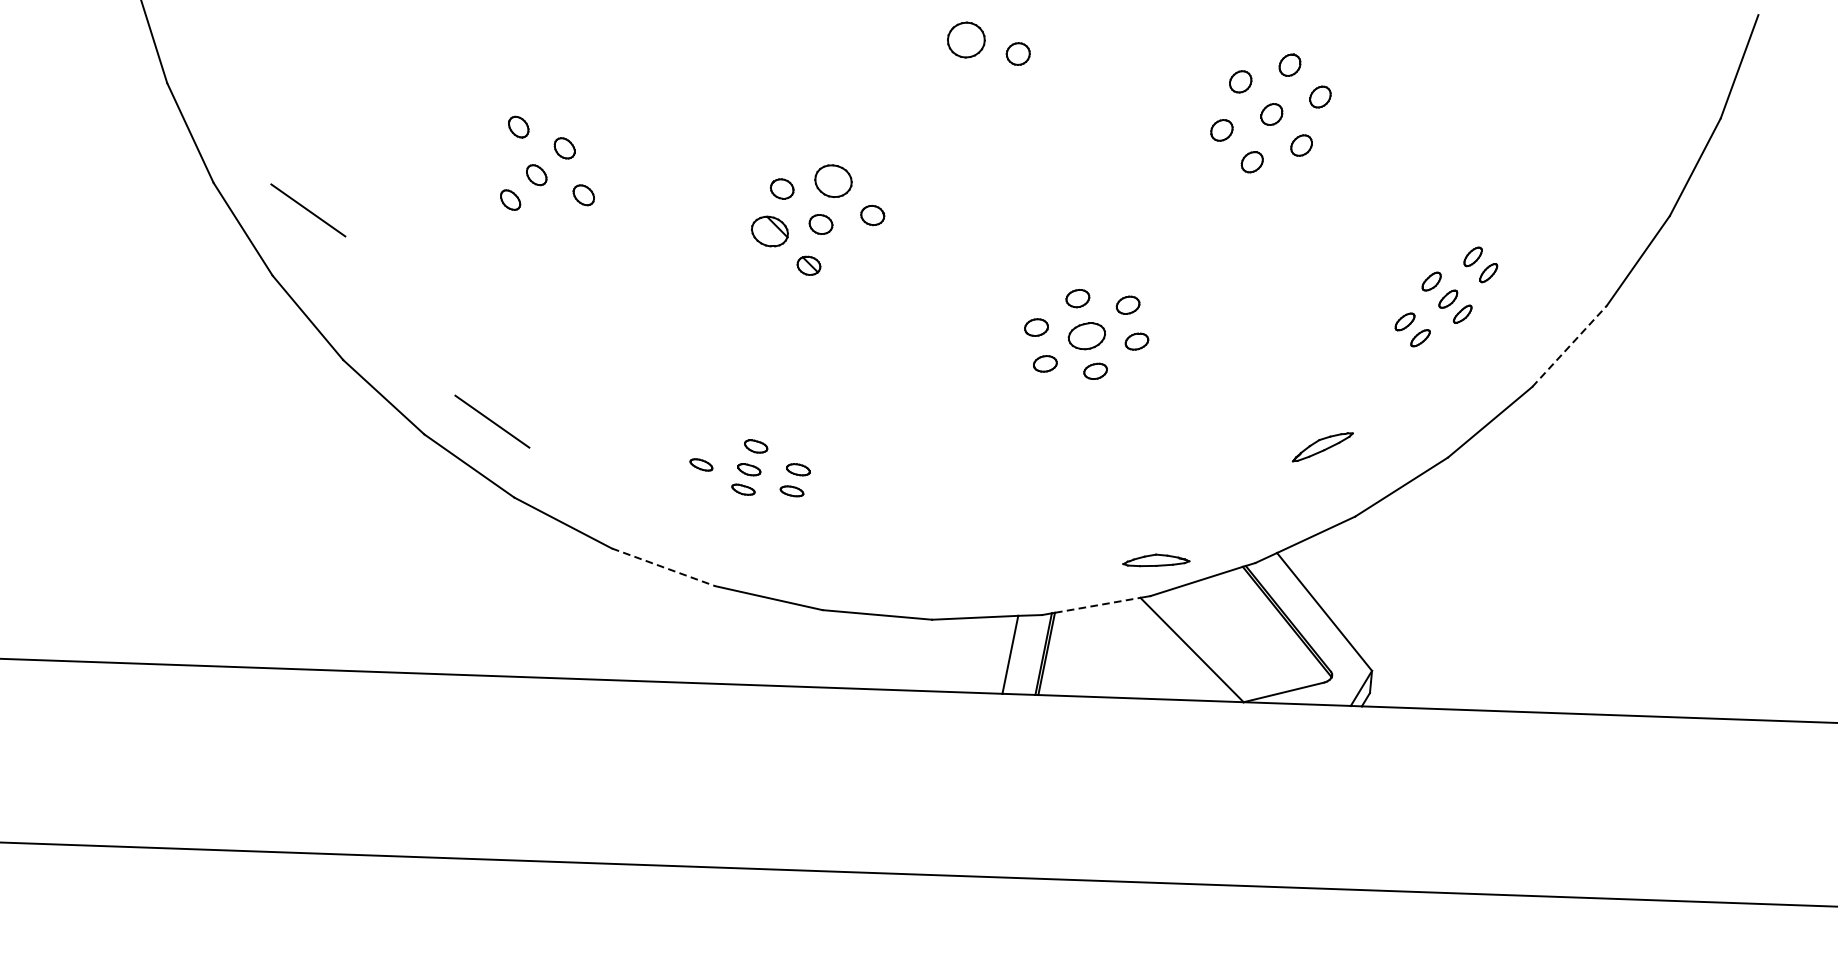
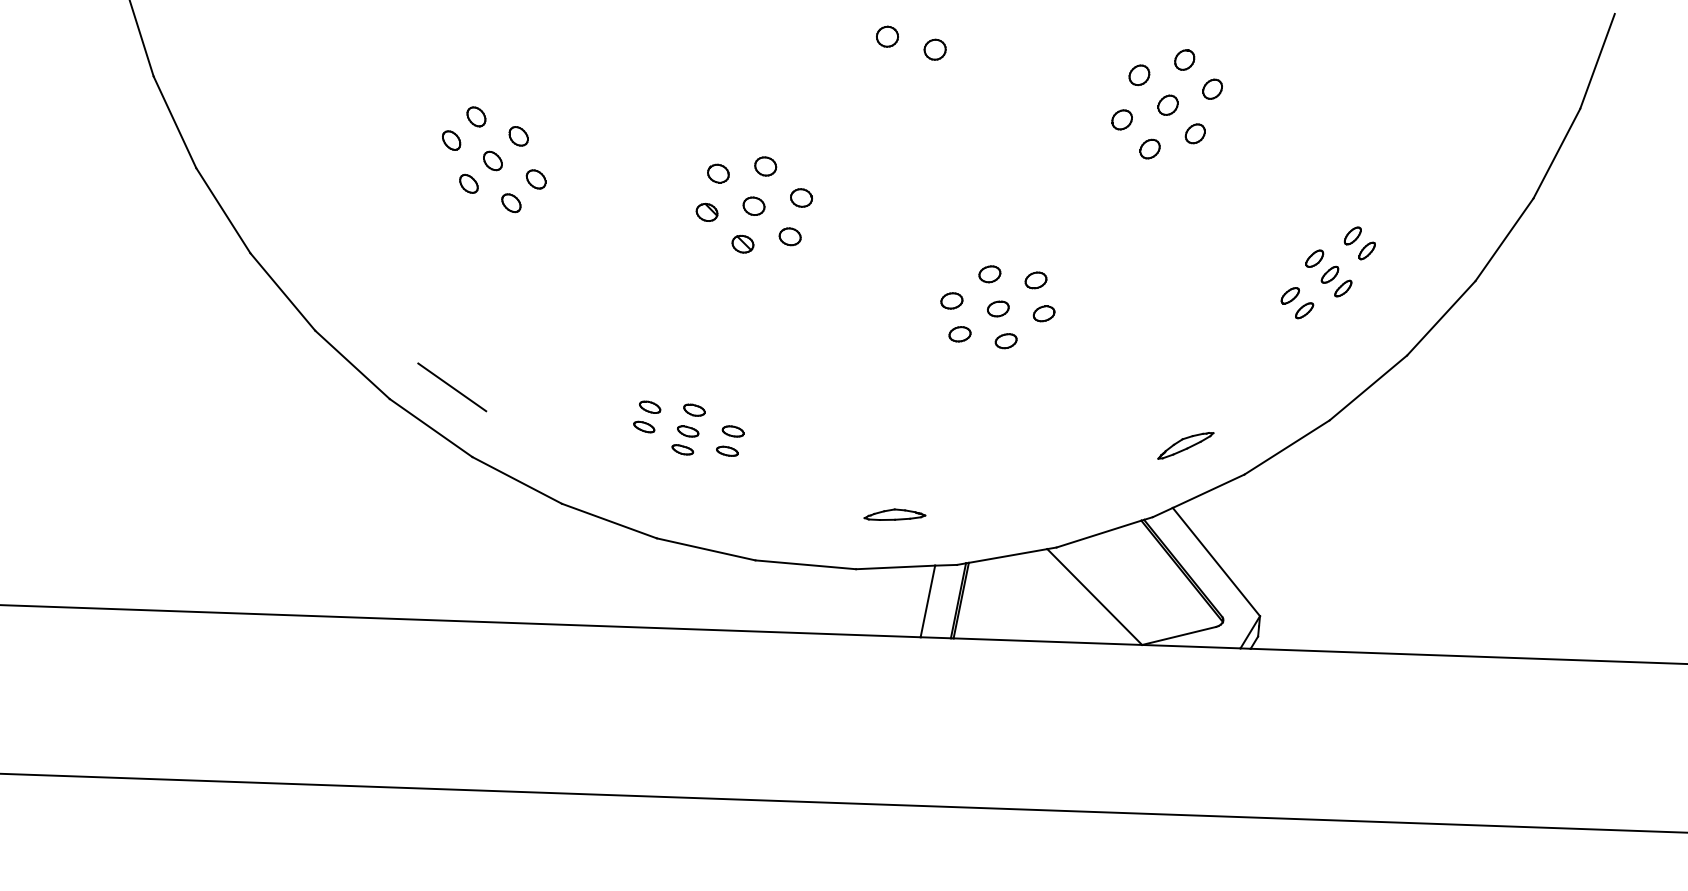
part: (966, 39) -> (887, 36), size x0.62
part: (491, 152) -> (451, 140), added
part: (833, 181) -> (765, 166), size x0.62
line: (308, 210) -> (283, 193), removed
part: (556, 221) -> (511, 203), added
part: (769, 230) -> (706, 211), size x0.62
part: (859, 257) -> (789, 236), added
part: (1087, 335) -> (998, 308), size x0.62
line: (1569, 346) -> (1441, 318), dashed -> solid
part: (708, 442) -> (650, 406), added
part: (1322, 446) -> (1185, 445), moved
part: (1155, 560) -> (894, 514), moved
line: (663, 567) -> (609, 521), dashed -> solid
line: (1098, 604) -> (1008, 555), dashed -> solid

